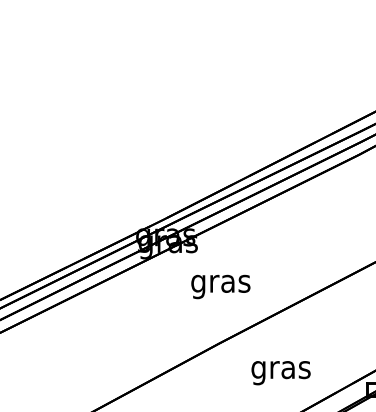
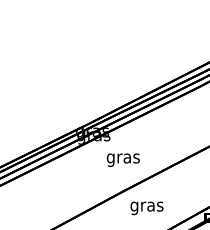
text: (280, 373) -> (146, 208), moved

